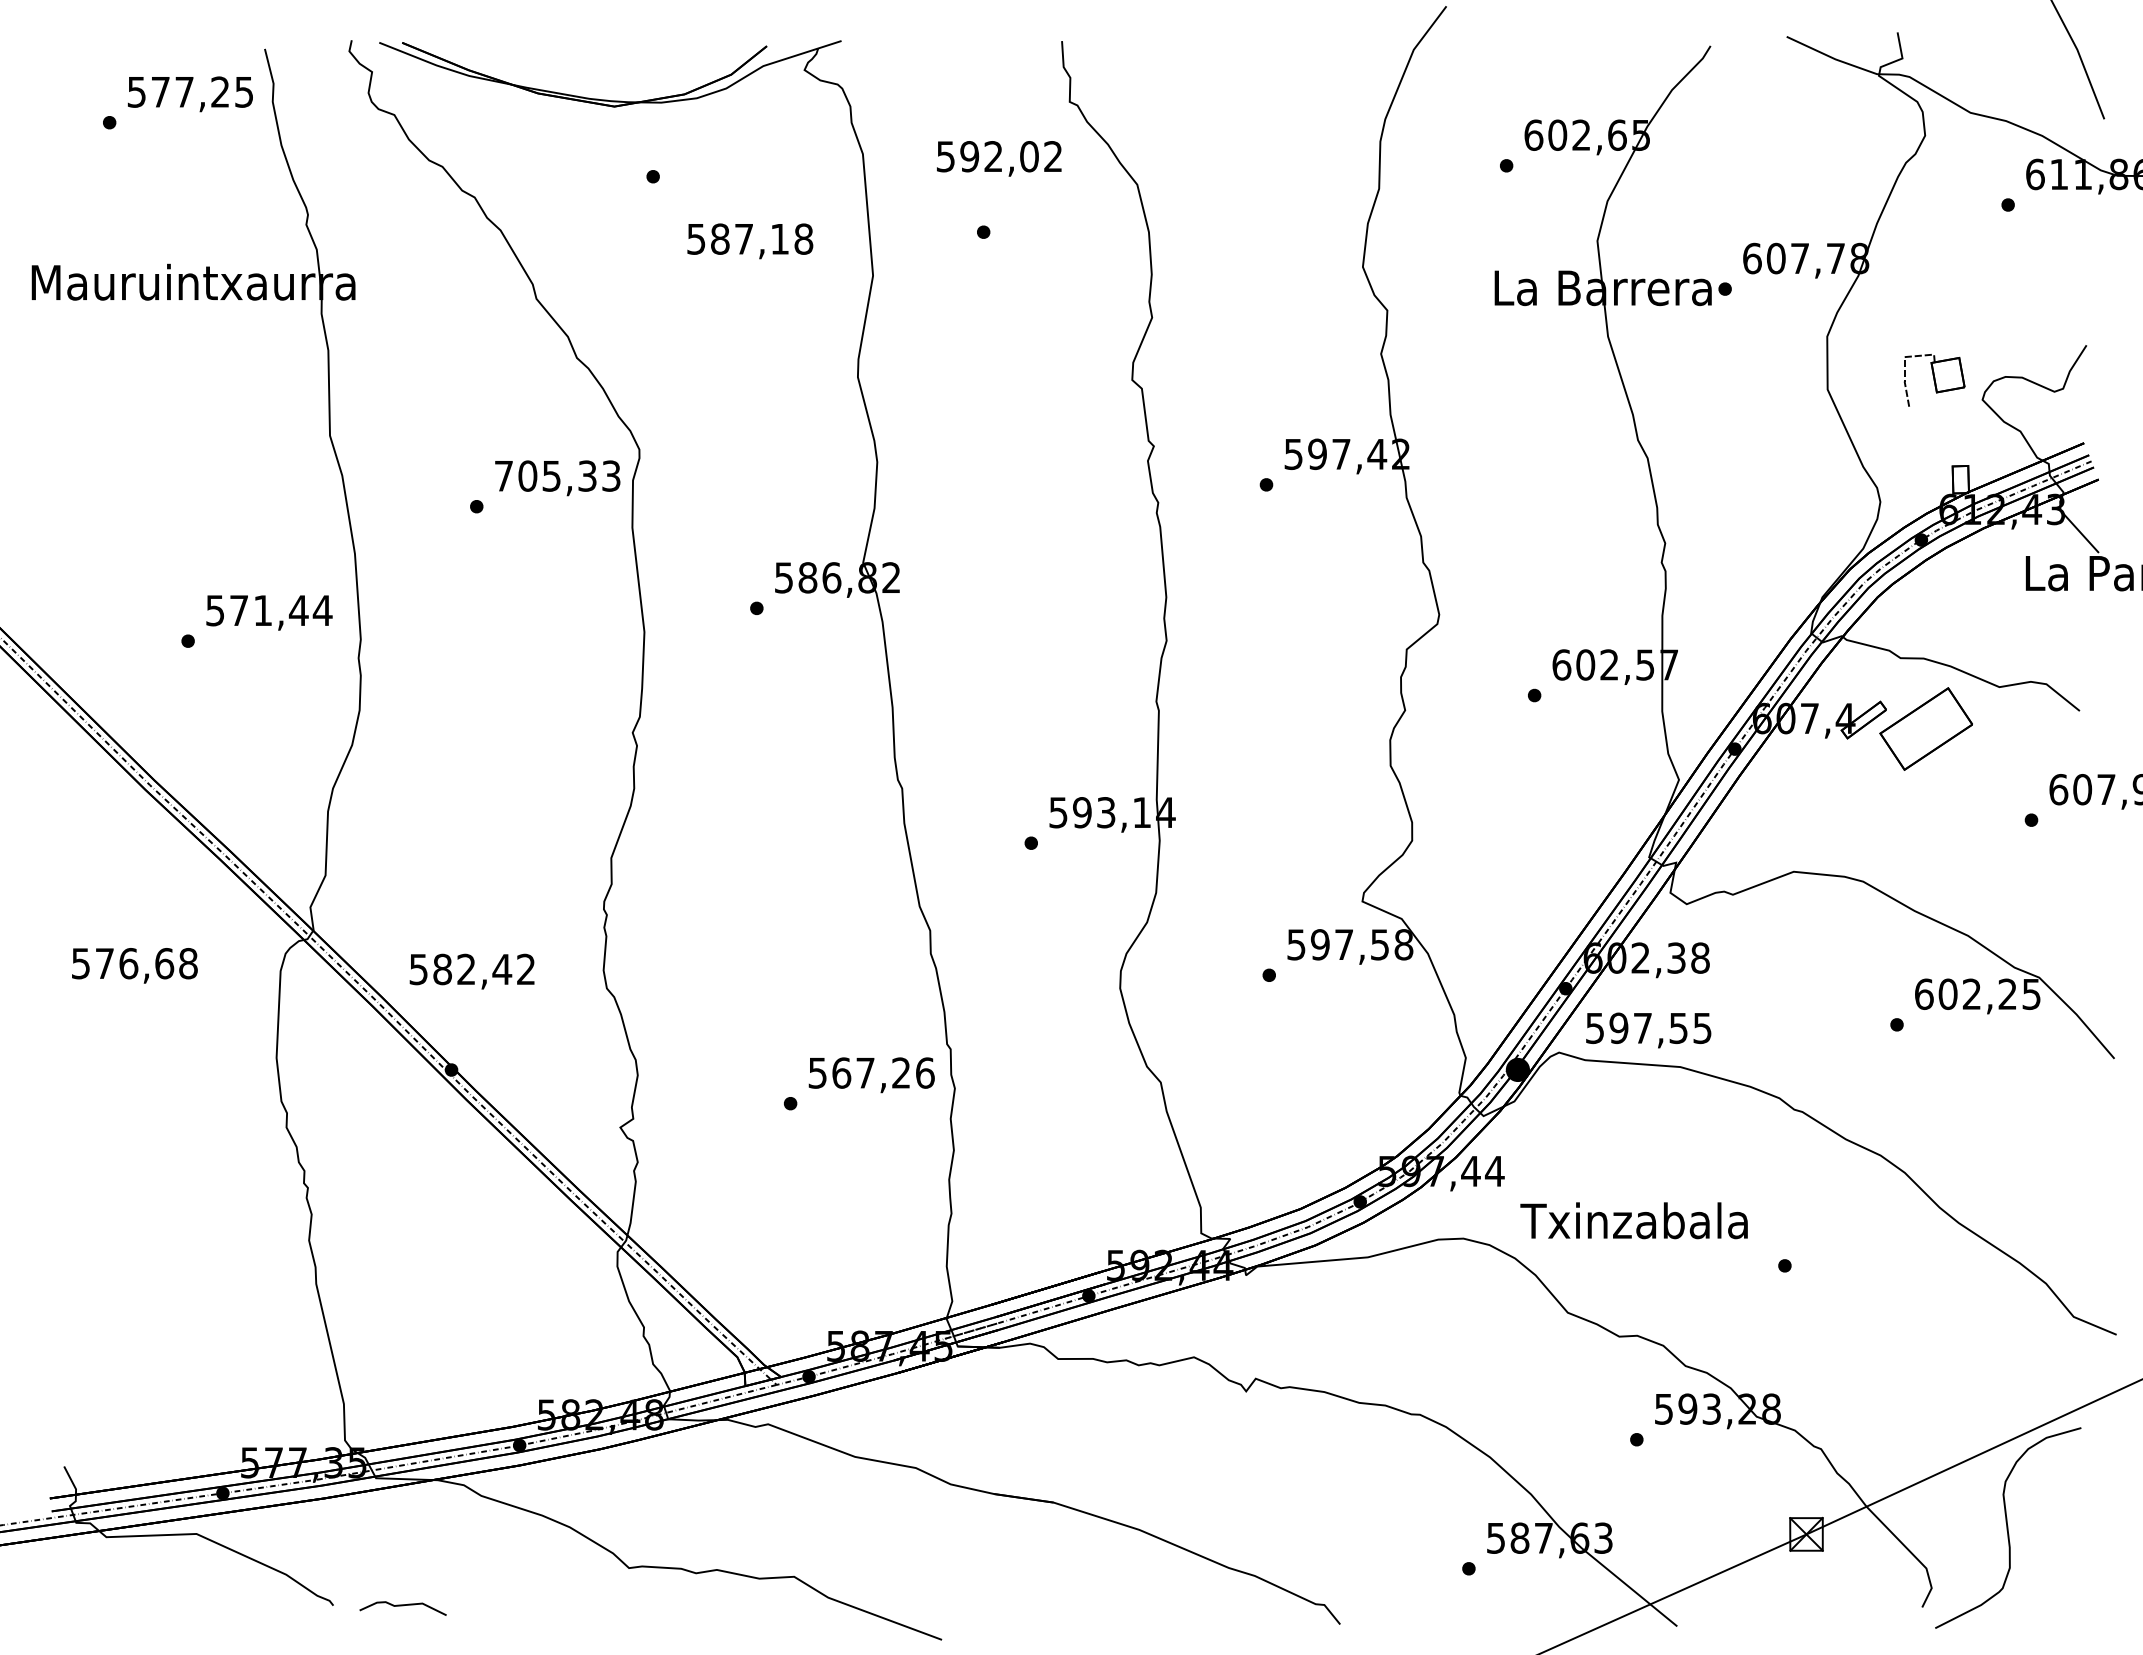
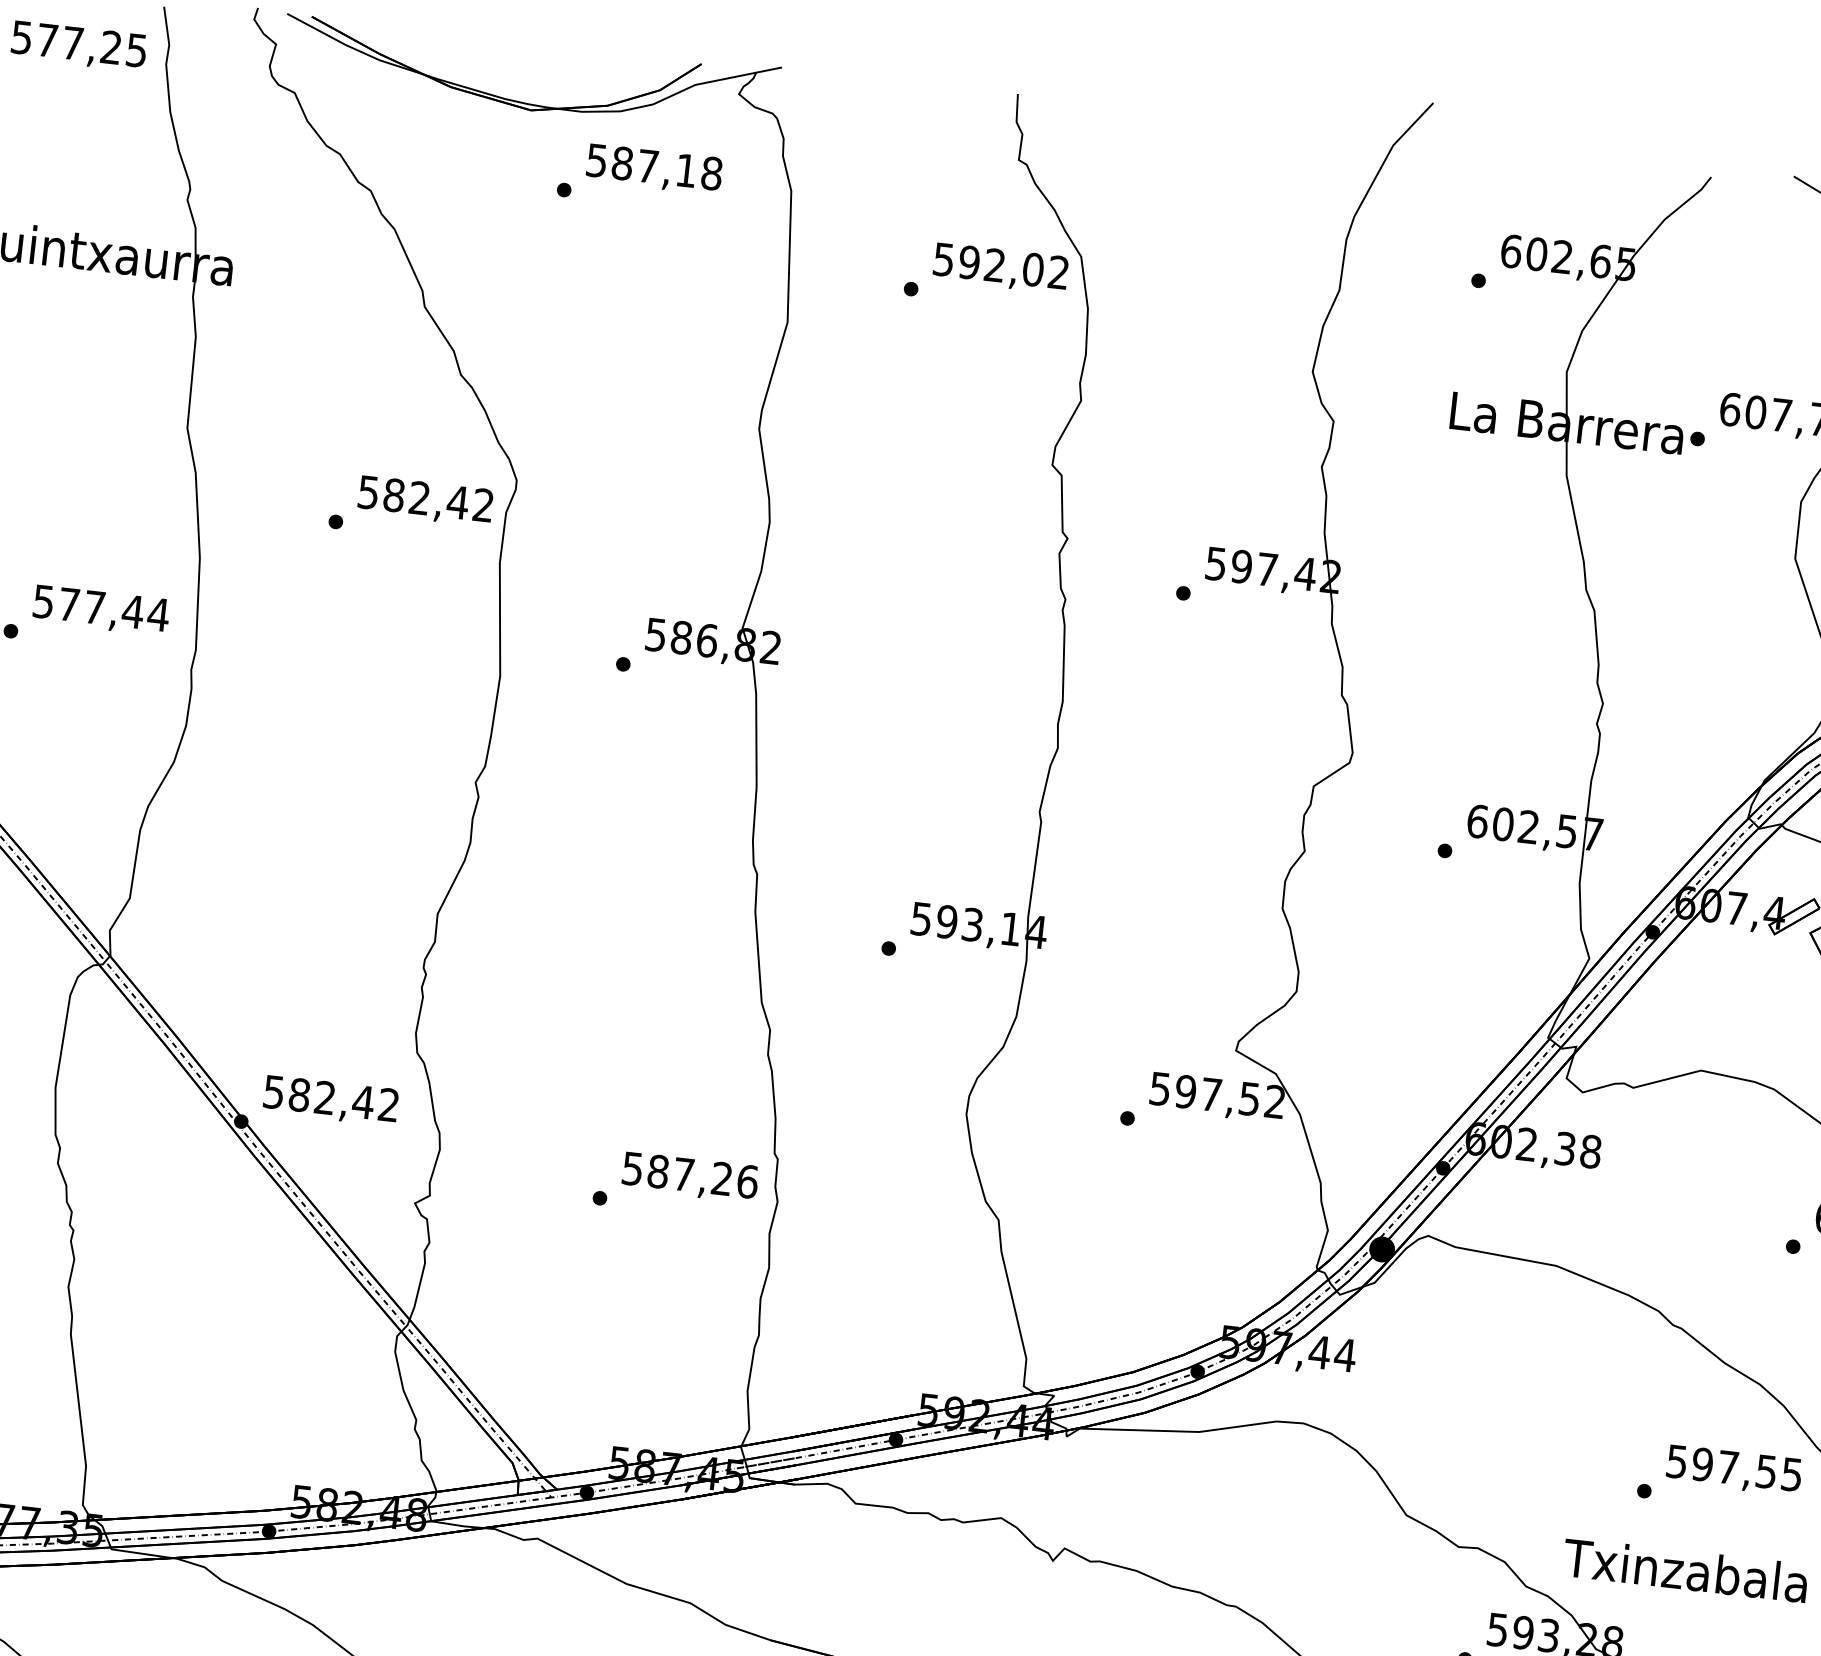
text: (999, 158) -> (1001, 268), moved
text: (750, 241) -> (654, 169), moved
text: (557, 475) -> (425, 498), 705,33 -> 582,42
text: (262, 610) -> (94, 607), 571,44 -> 577,44
text: (1403, 944) -> (1274, 1101), 597,58 -> 597,52
text: (471, 971) -> (330, 1100), moved
text: (1648, 1030) -> (1733, 1470), moved
text: (841, 1072) -> (658, 1171), 567,26 -> 587,26
text: (1633, 1220) -> (1684, 1570), moved

